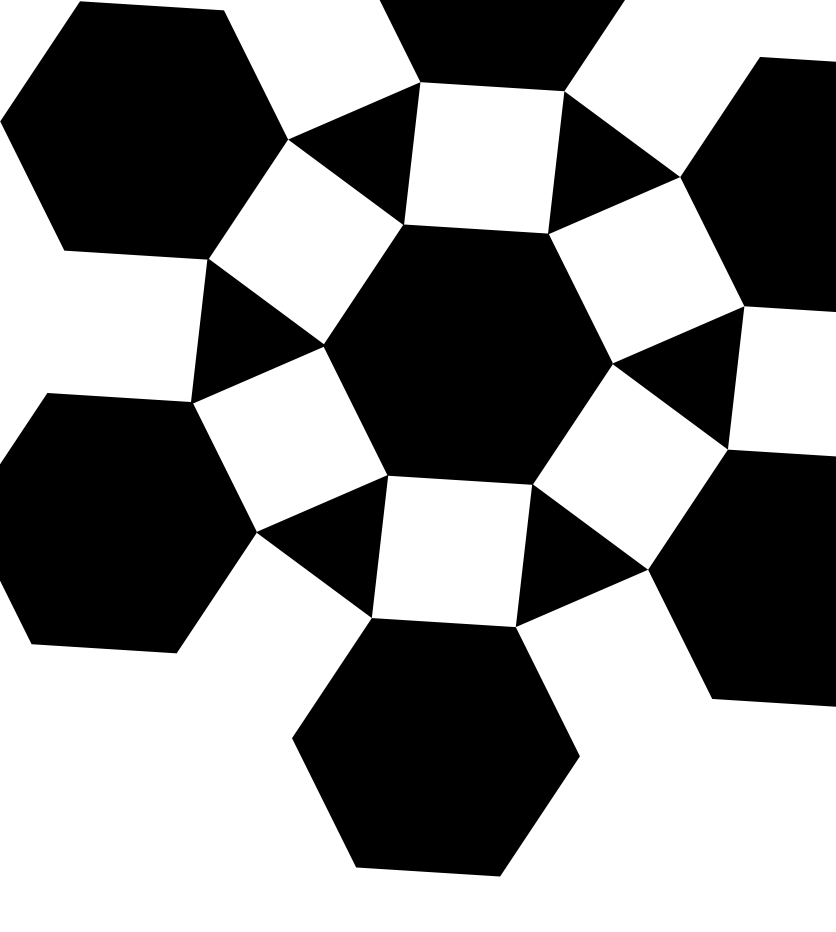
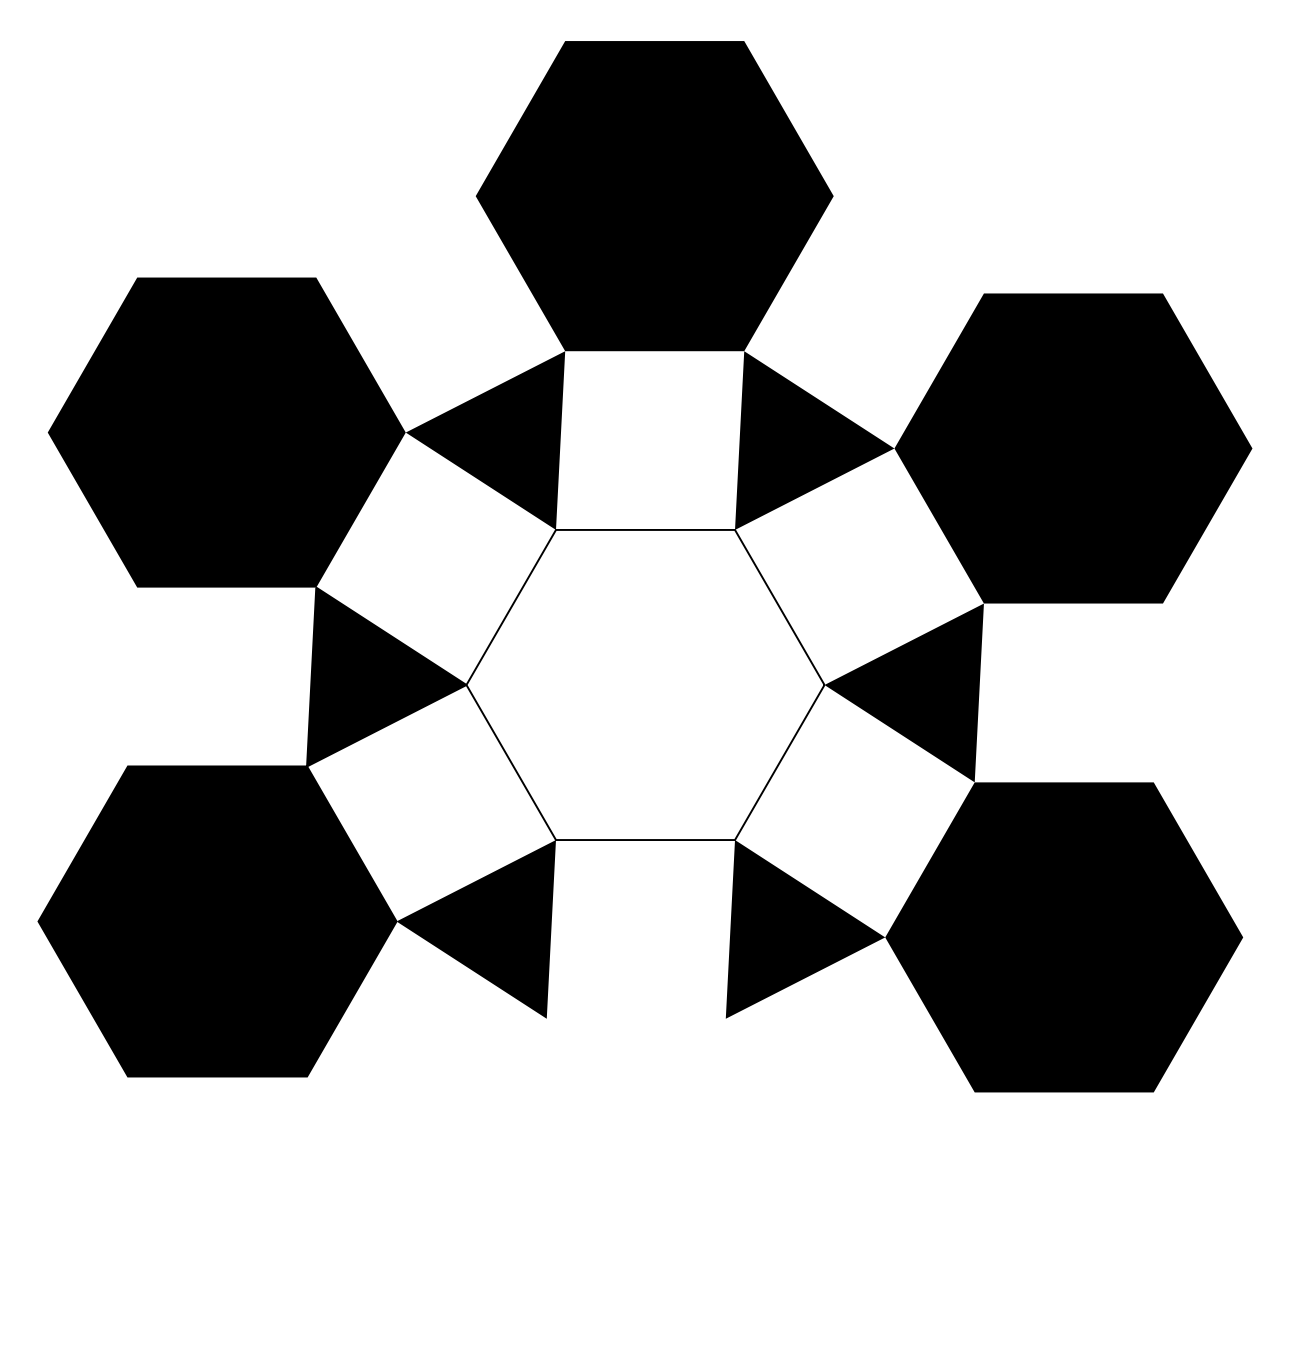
fill: (468, 354) -> (645, 684), removed
fill: (436, 747) -> (636, 1173), removed

